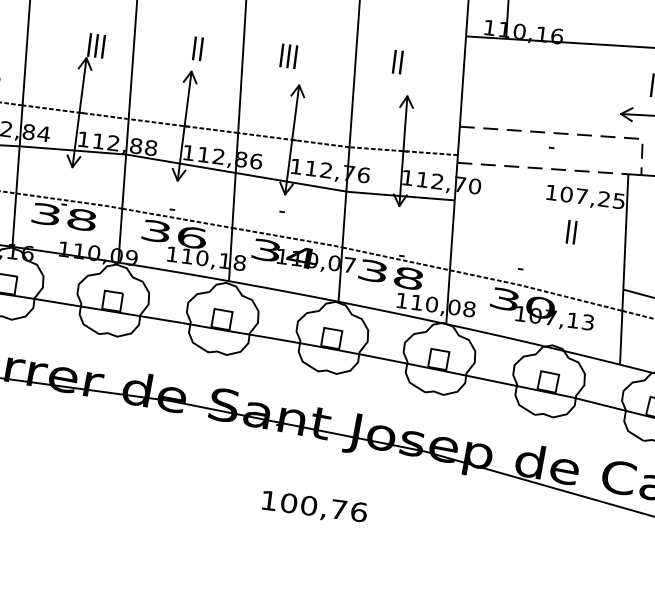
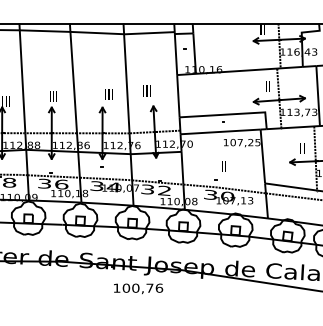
text: (198, 48) -> (53, 96), II -> III
text: (287, 55) -> (108, 94), moved
text: (396, 60) -> (146, 90), II -> III
line: (570, 134) -> (231, 114), dashed -> solid
line: (542, 167) -> (220, 131), dashed -> solid
text: (571, 231) -> (223, 166), moved
text: (408, 277) -> (164, 190), 38 -> 32
text: (314, 507) -> (138, 288), moved

